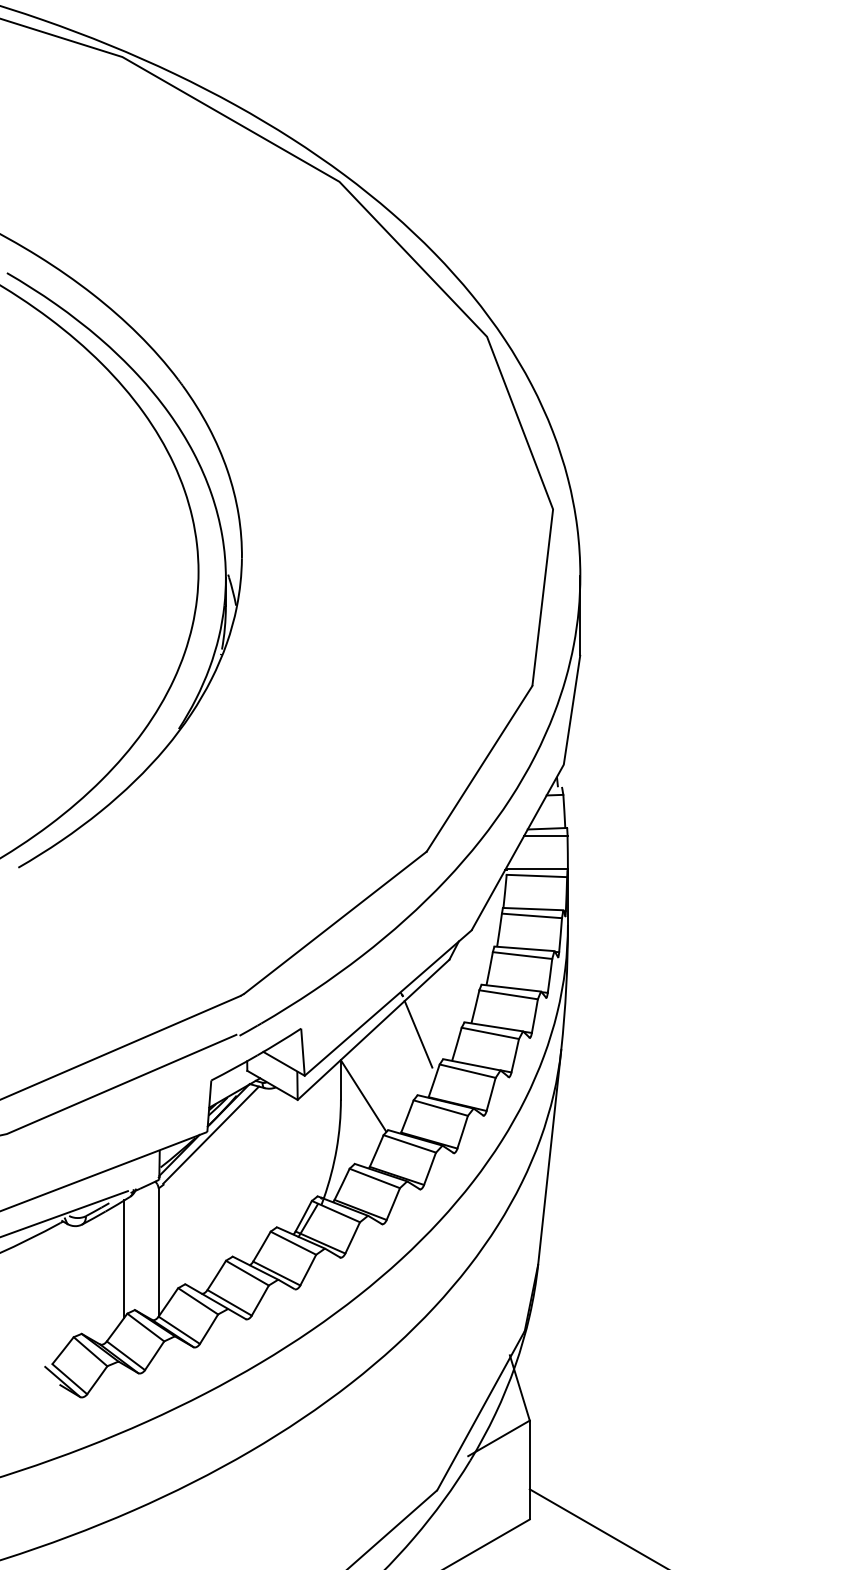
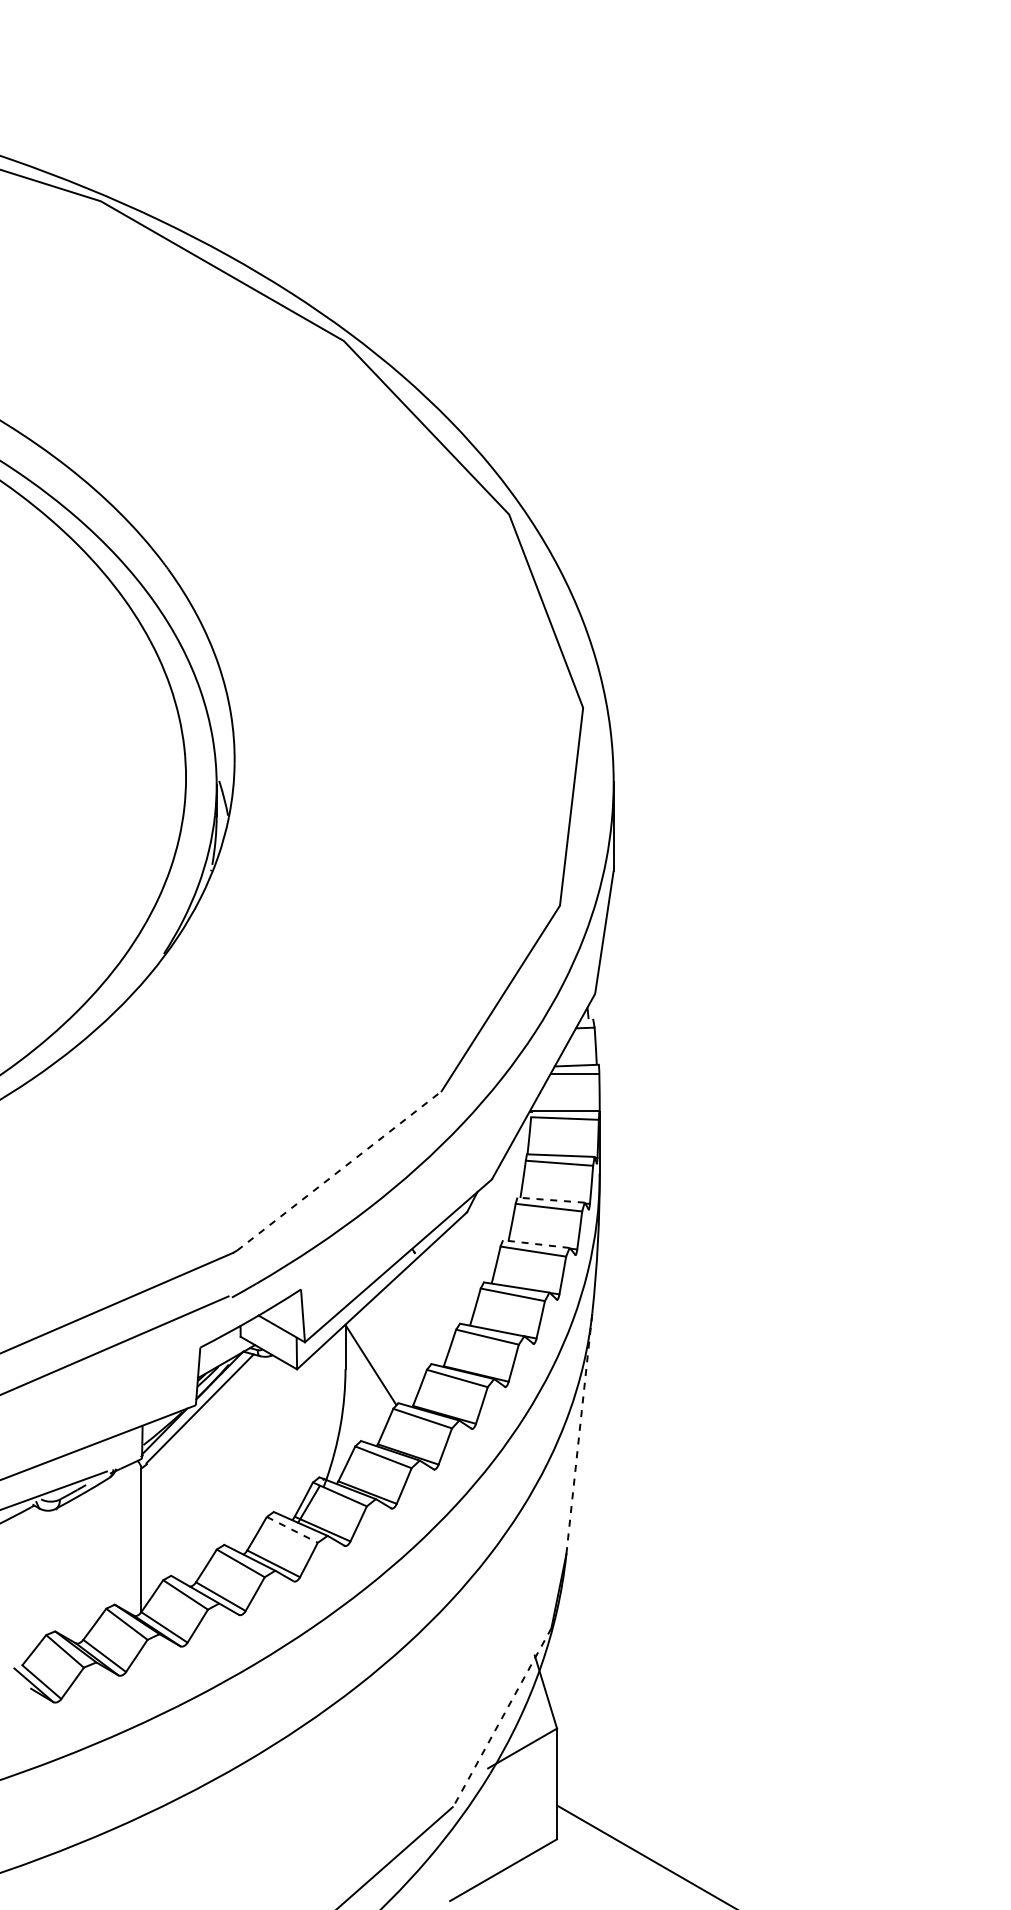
line: (335, 922) -> (339, 1170), solid -> dashed
line: (524, 949) -> (551, 1200), solid -> dashed
line: (510, 988) -> (535, 1244), solid -> dashed
line: (417, 1033) -> (431, 1295), removed
line: (549, 1157) -> (579, 1433), solid -> dashed
line: (293, 1242) -> (292, 1529), solid -> dashed
line: (124, 1258) -> (103, 1547), removed
line: (481, 1410) -> (502, 1717), solid -> dashed

